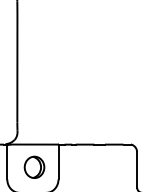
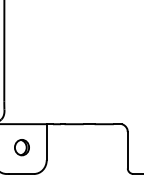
part: (34, 166) -> (21, 146), size x0.7

